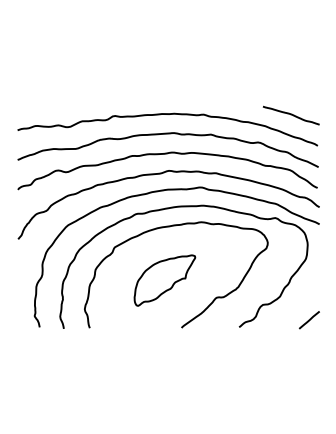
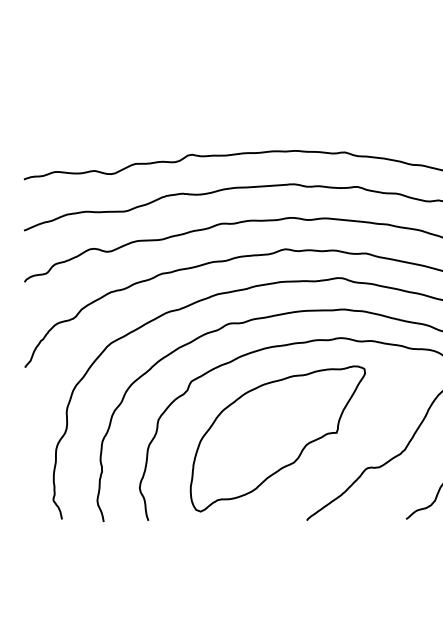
part: (164, 280) -> (277, 438), size x1.67

